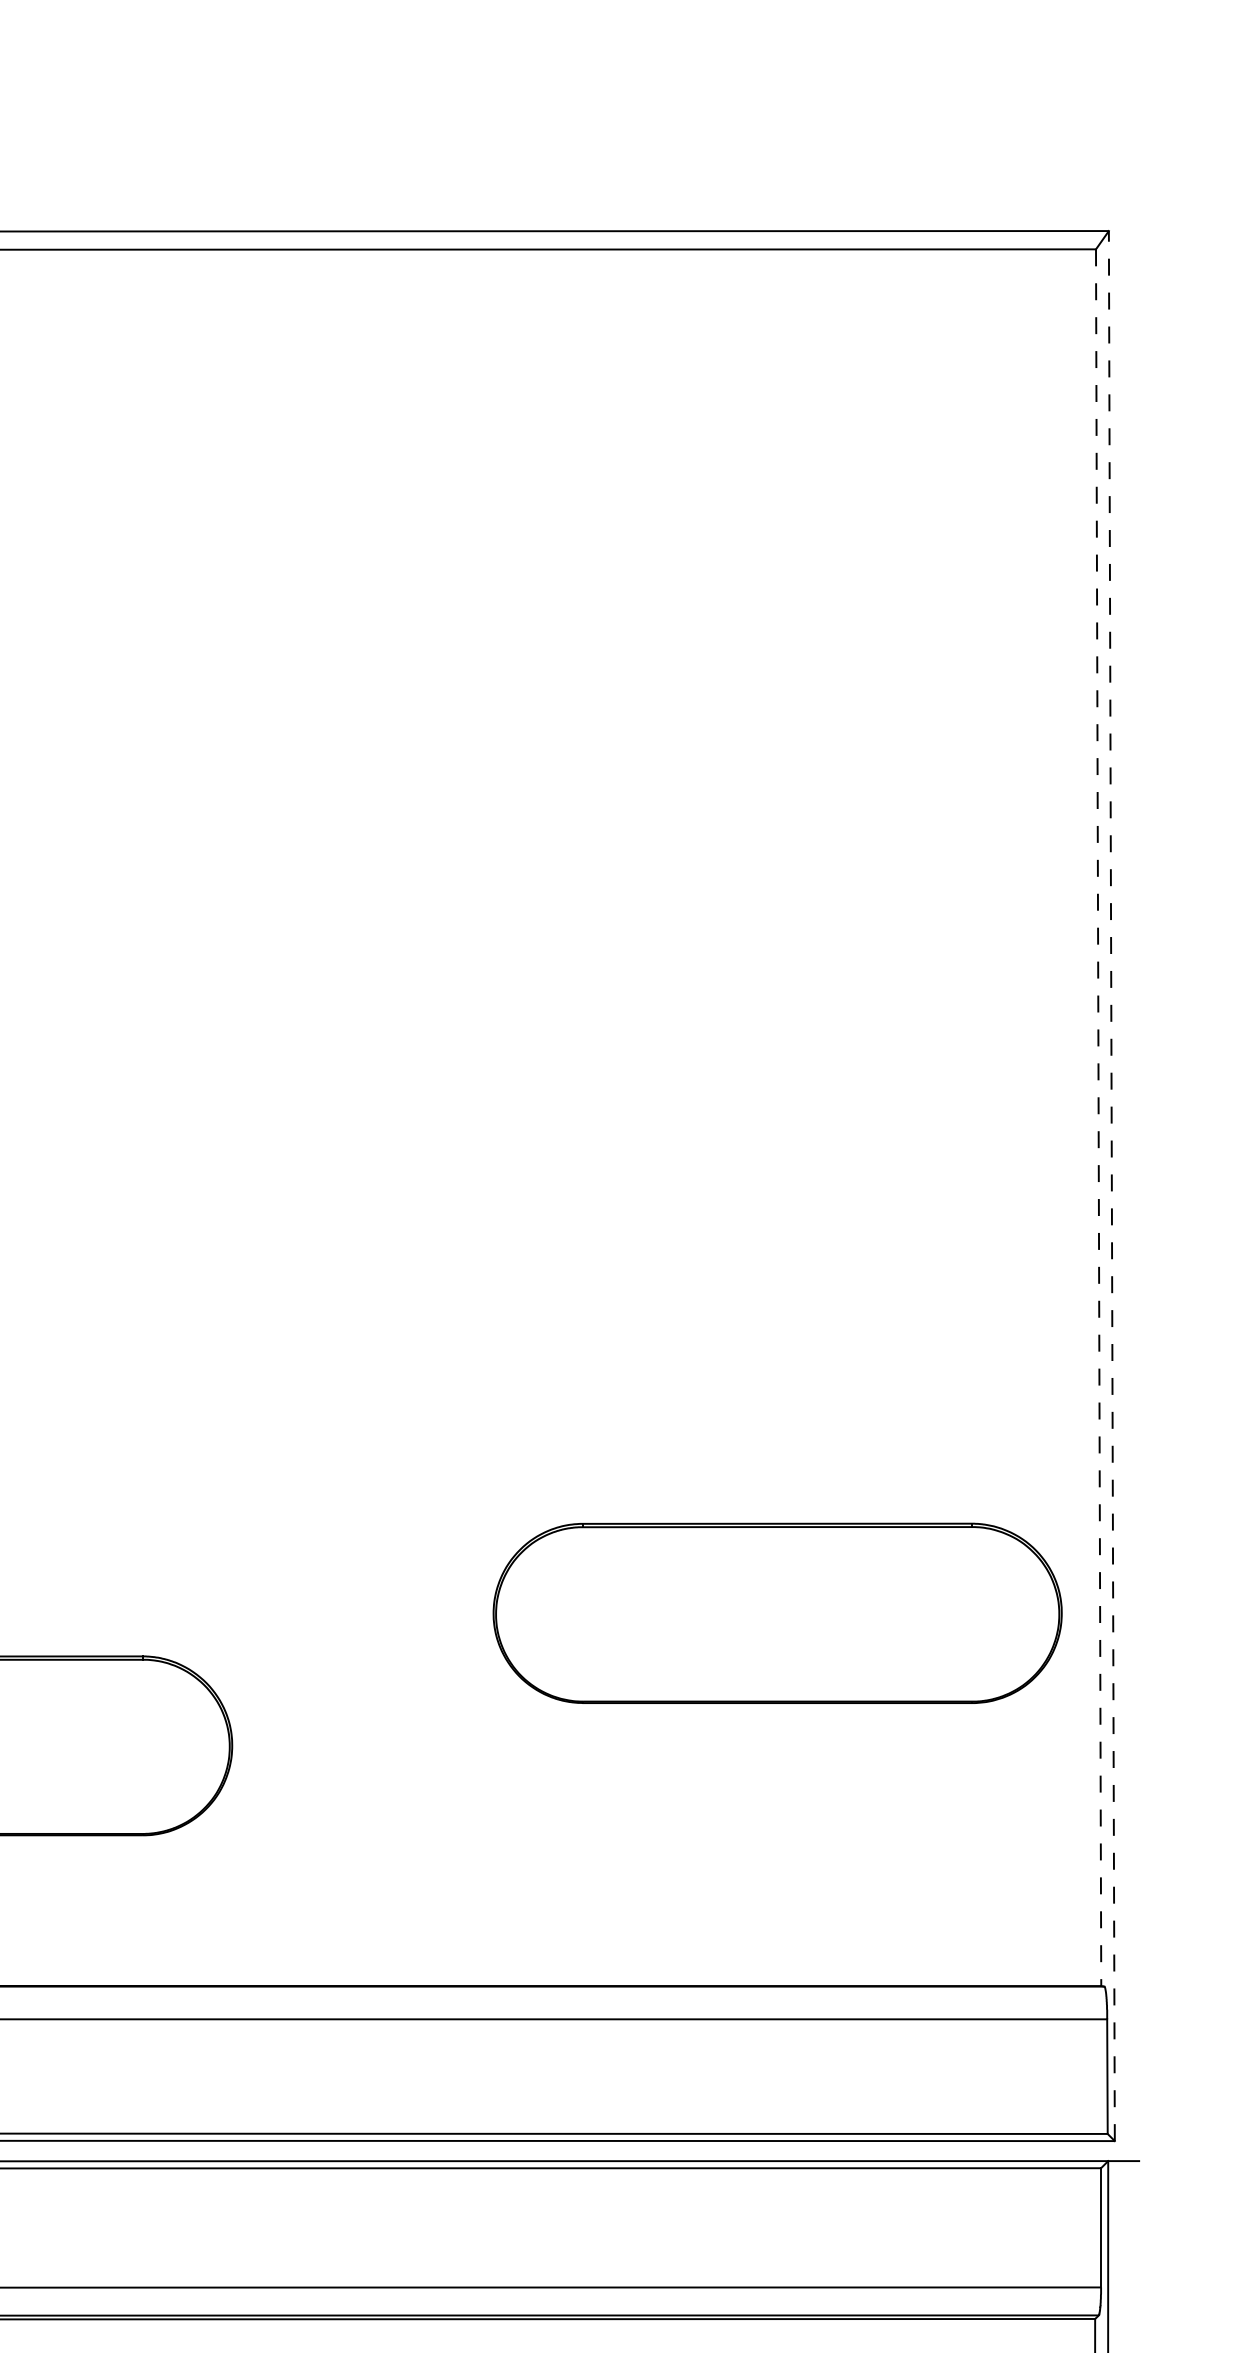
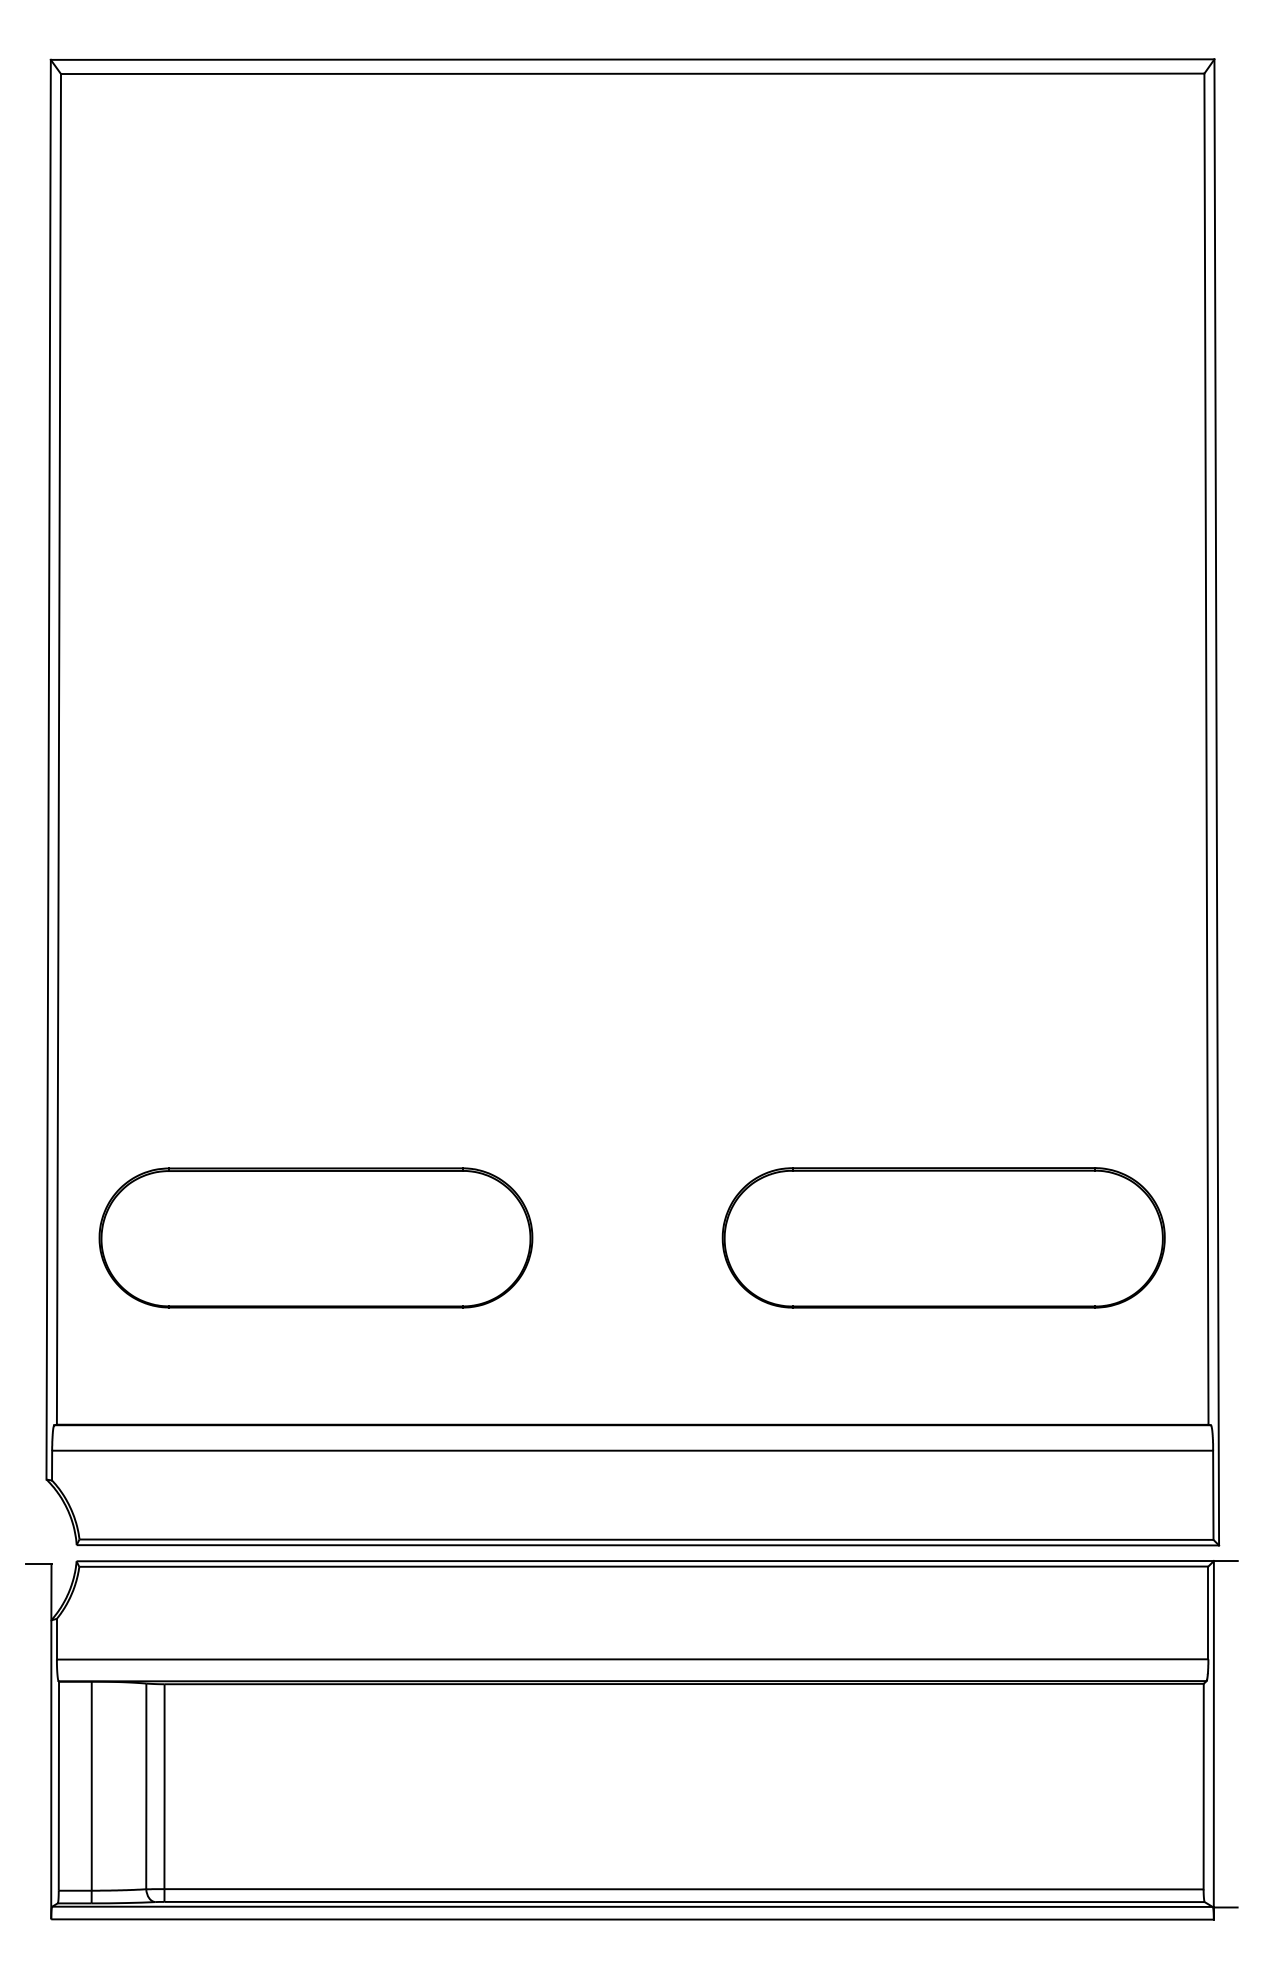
line: (1098, 1118) -> (1206, 749), dashed -> solid
line: (1111, 1184) -> (1216, 801), dashed -> solid
part: (777, 1612) -> (943, 1237), moved

